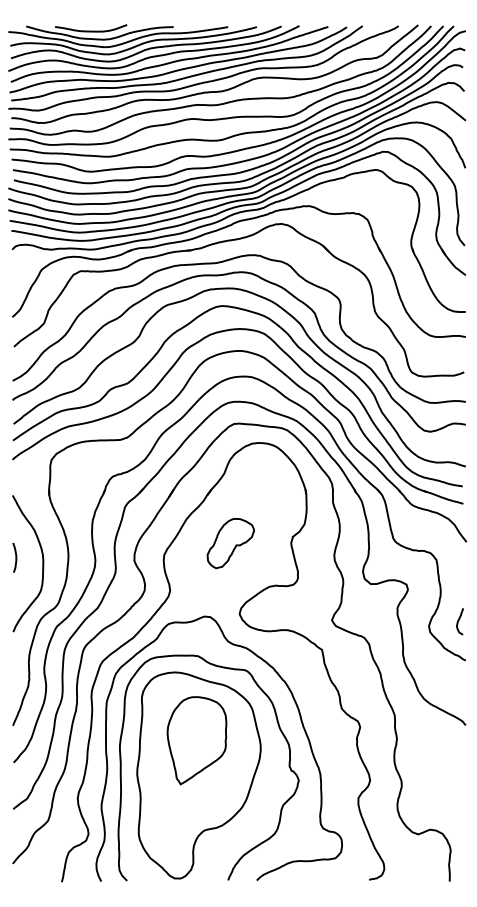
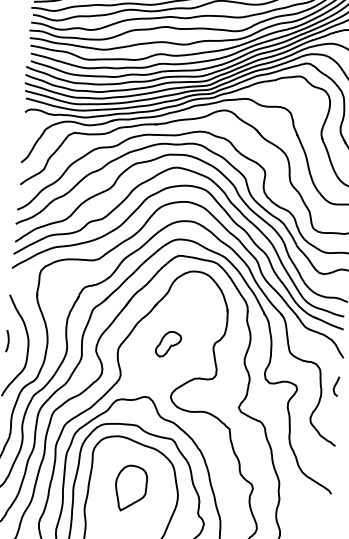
part: (230, 543) -> (168, 344), size x0.7
curve: (459, 620) -> (335, 385), moved
part: (196, 740) -> (130, 488), size x0.7

